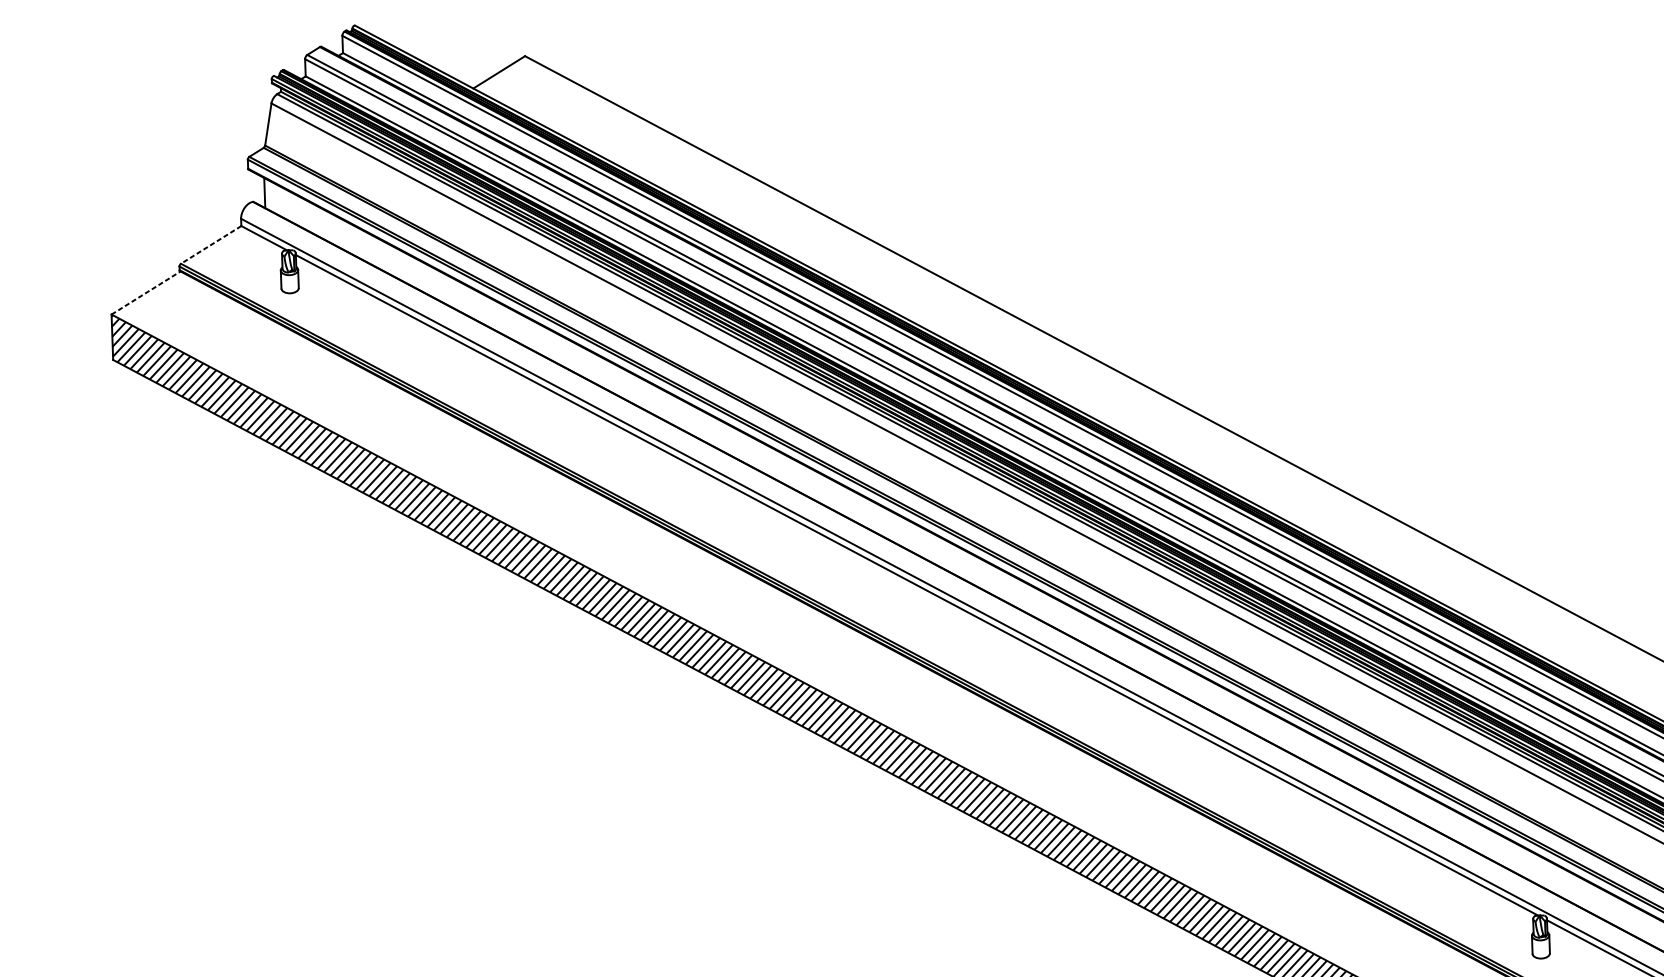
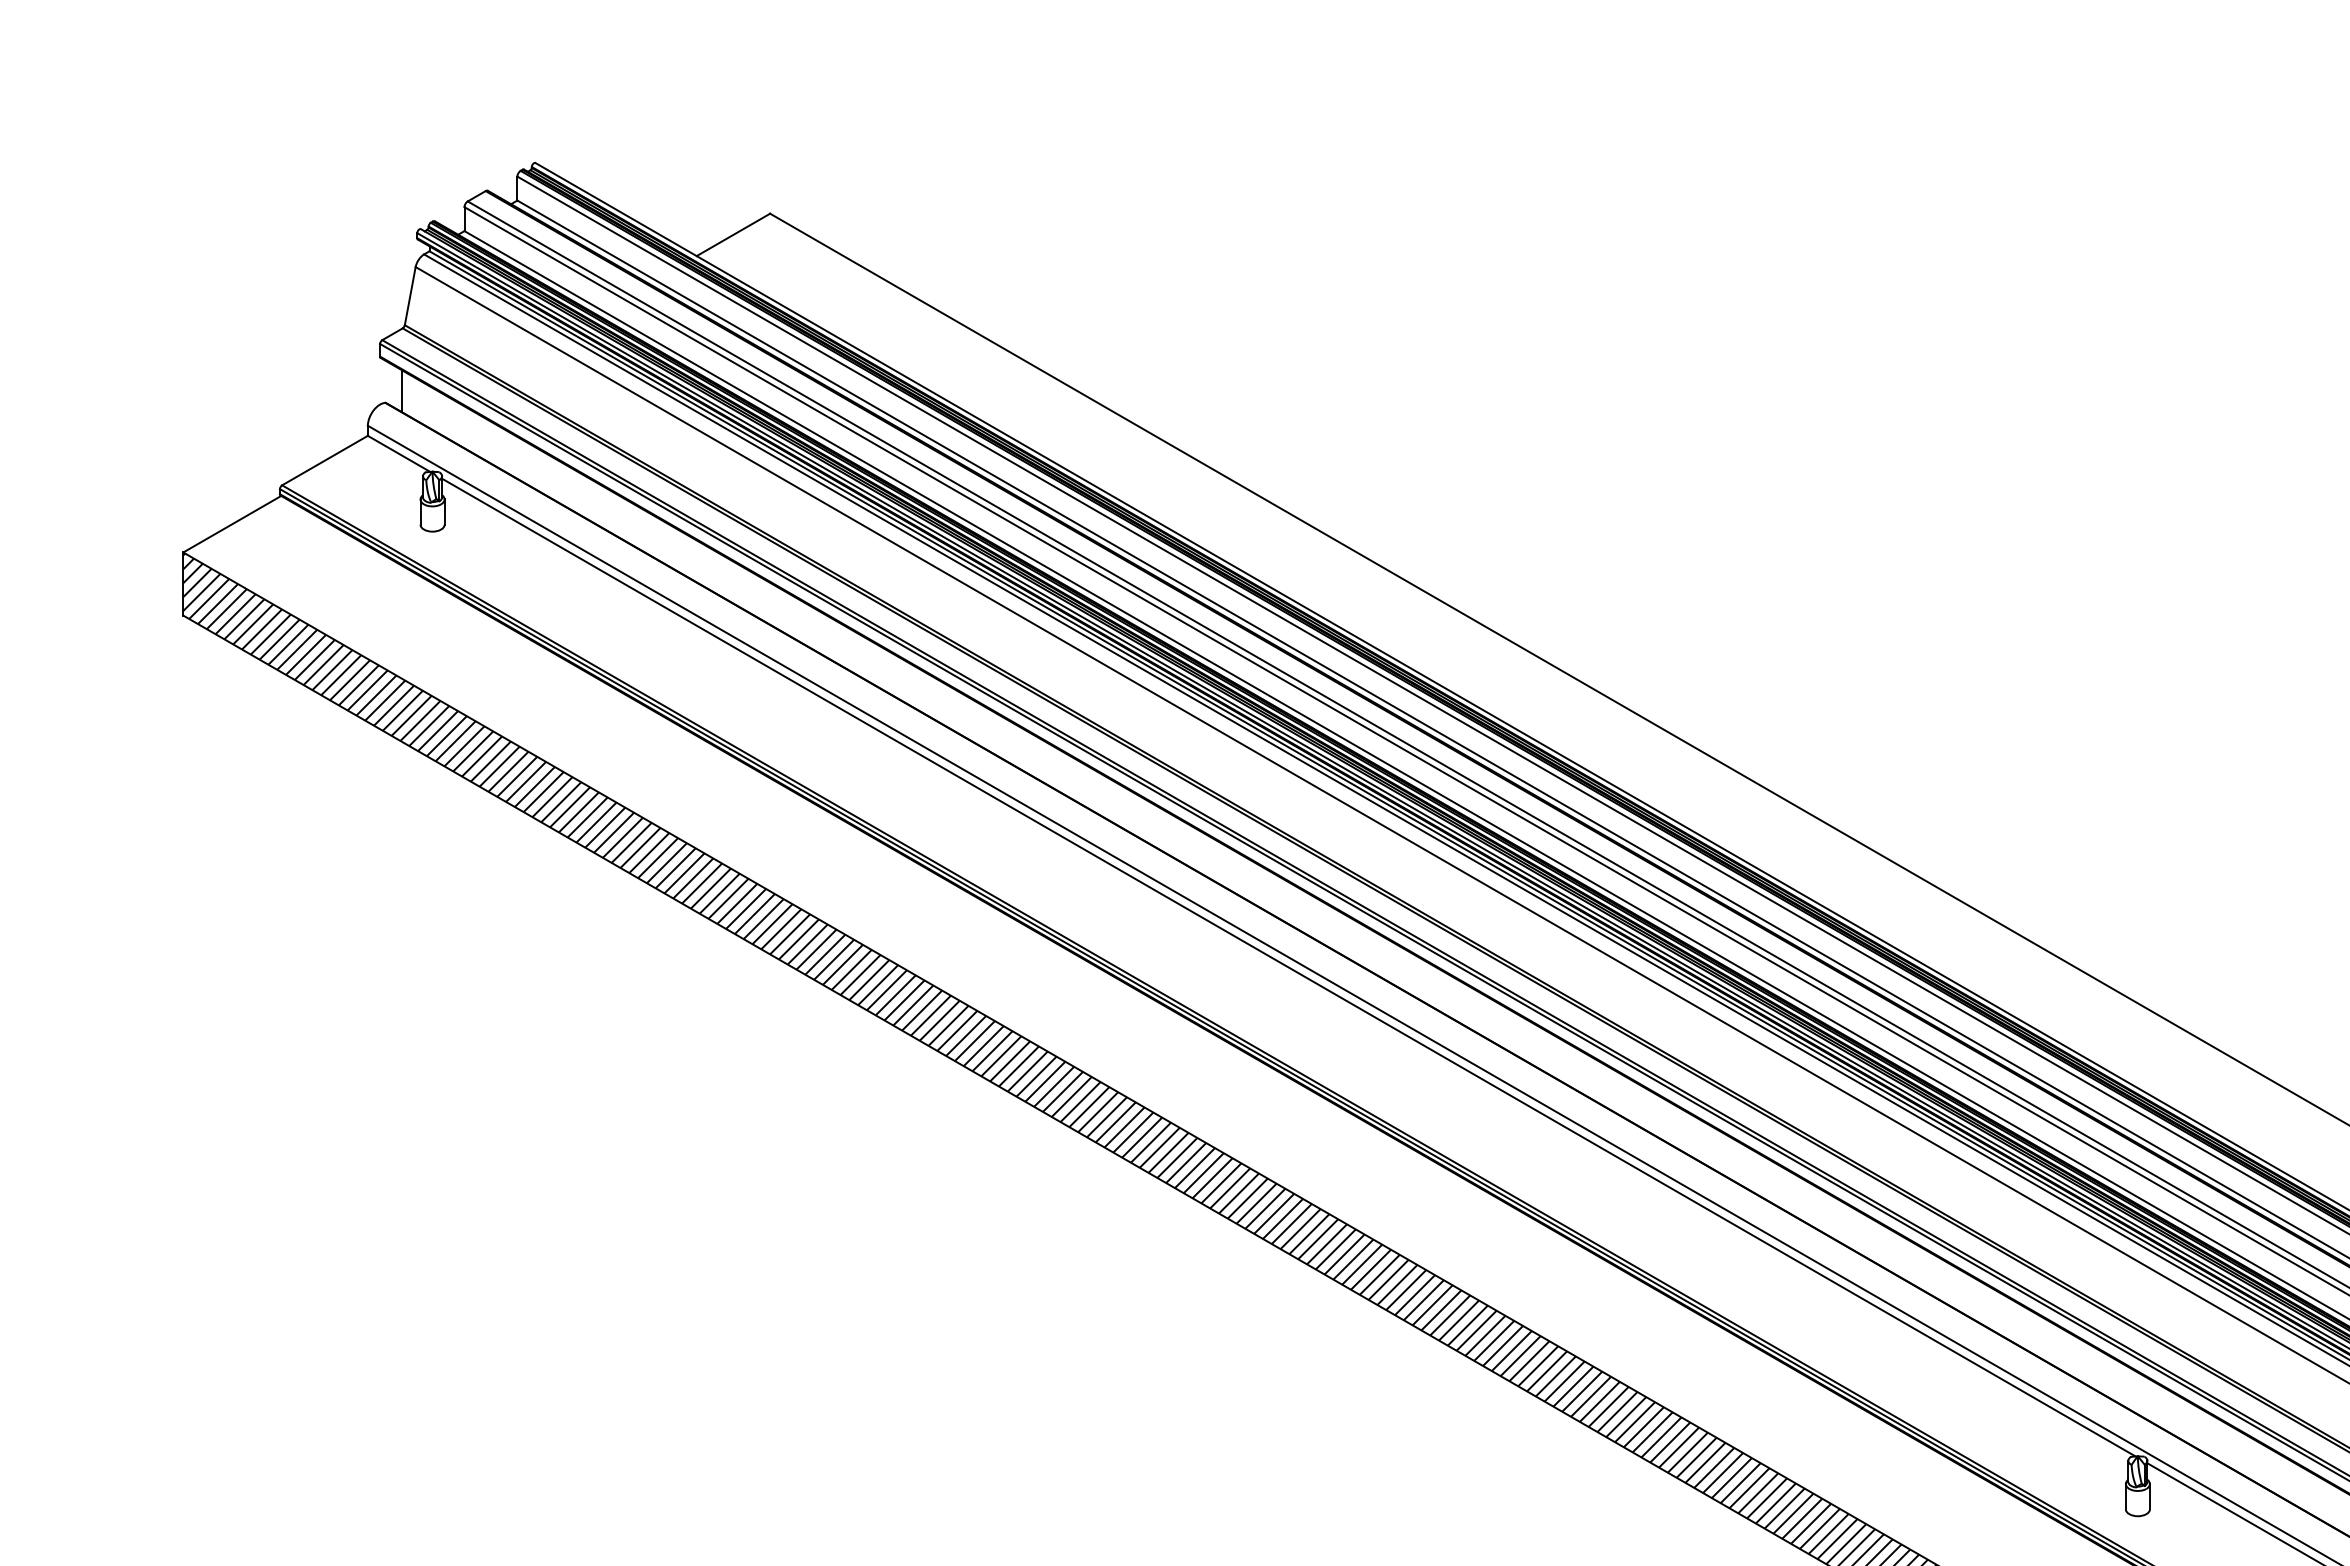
line: (210, 244) -> (324, 460), dashed -> solid
line: (146, 293) -> (232, 524), dashed -> solid

